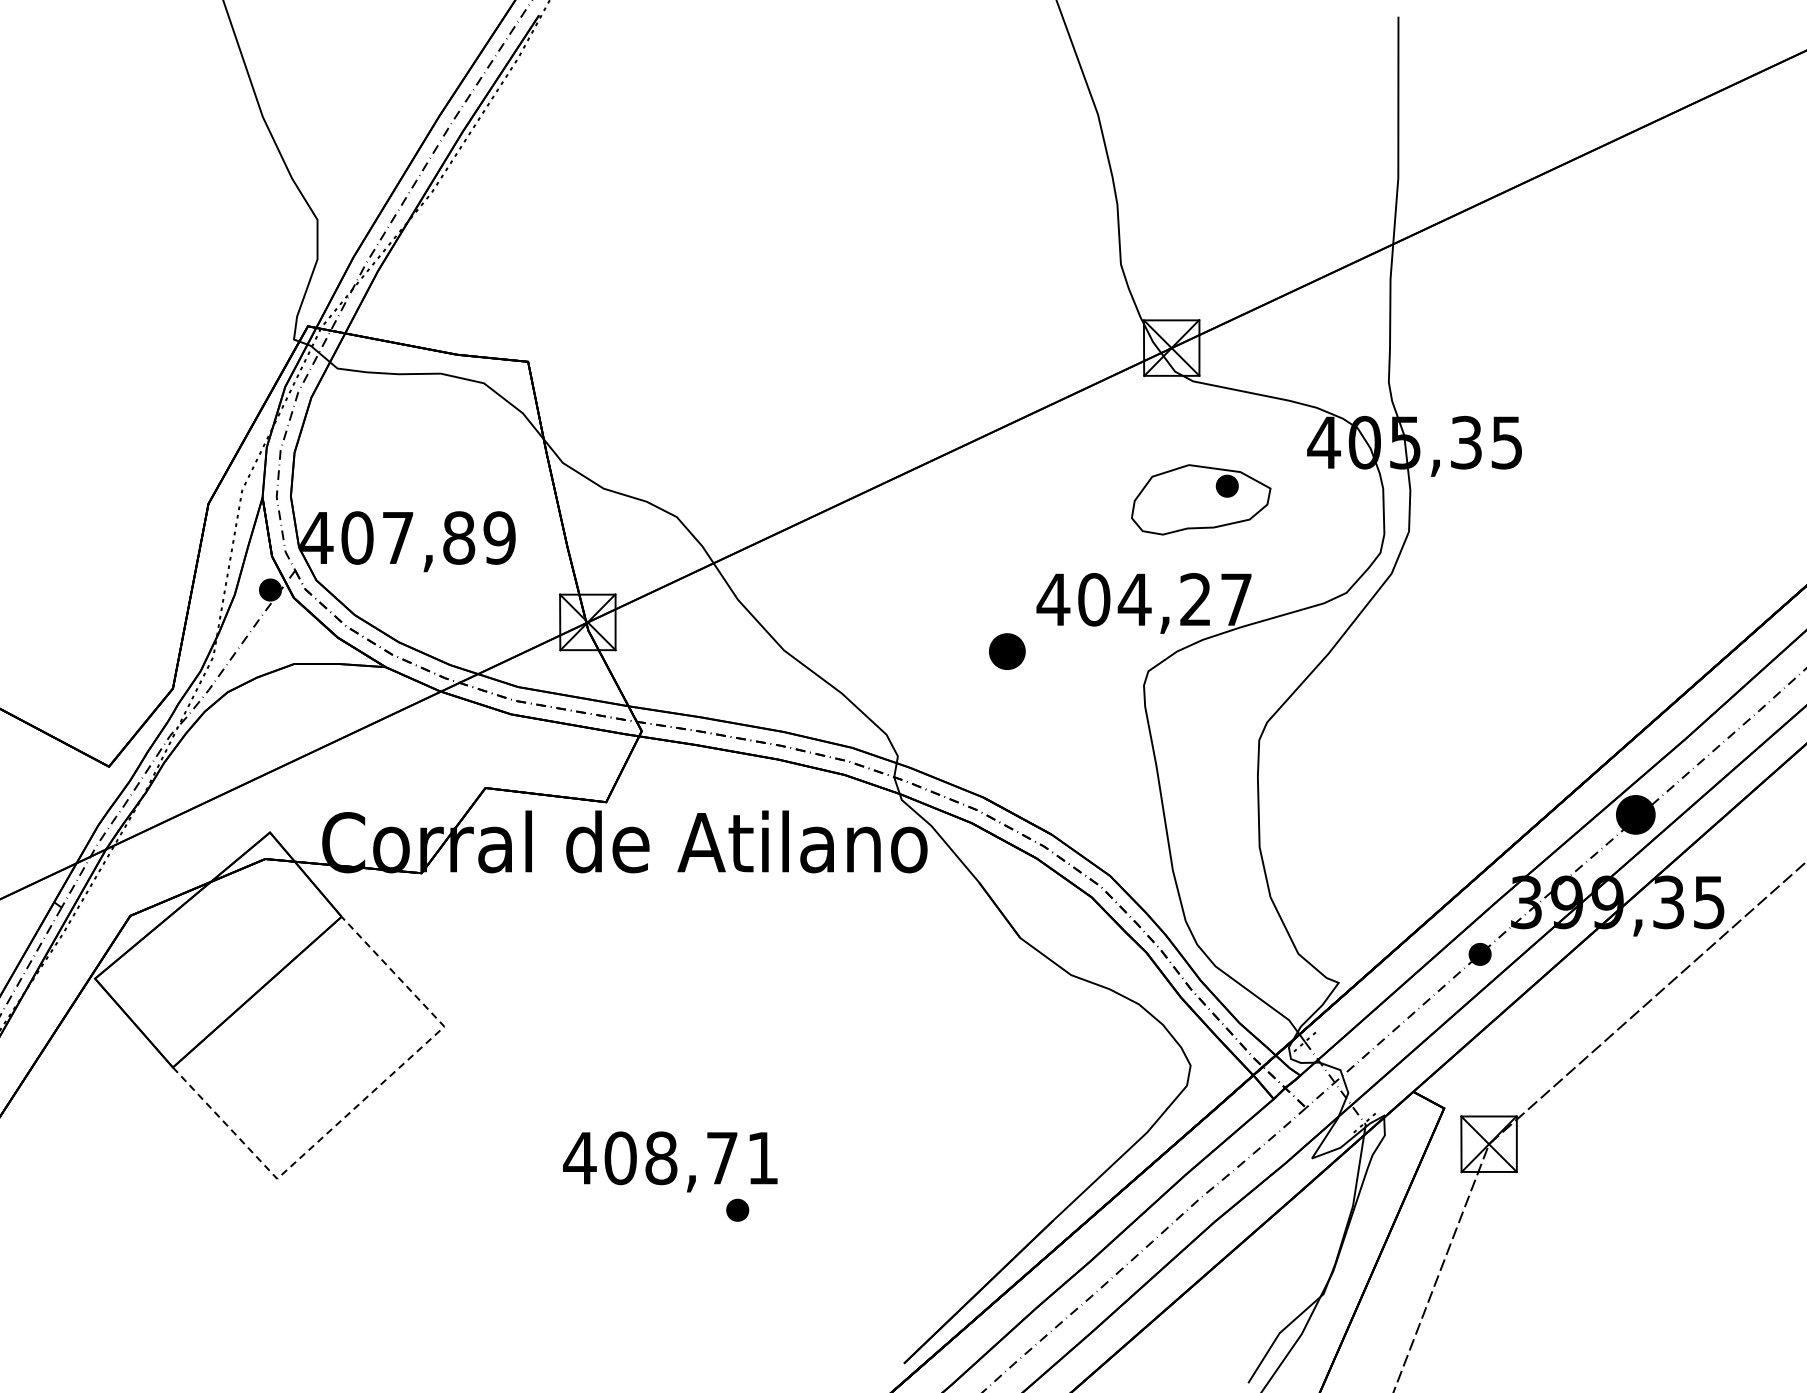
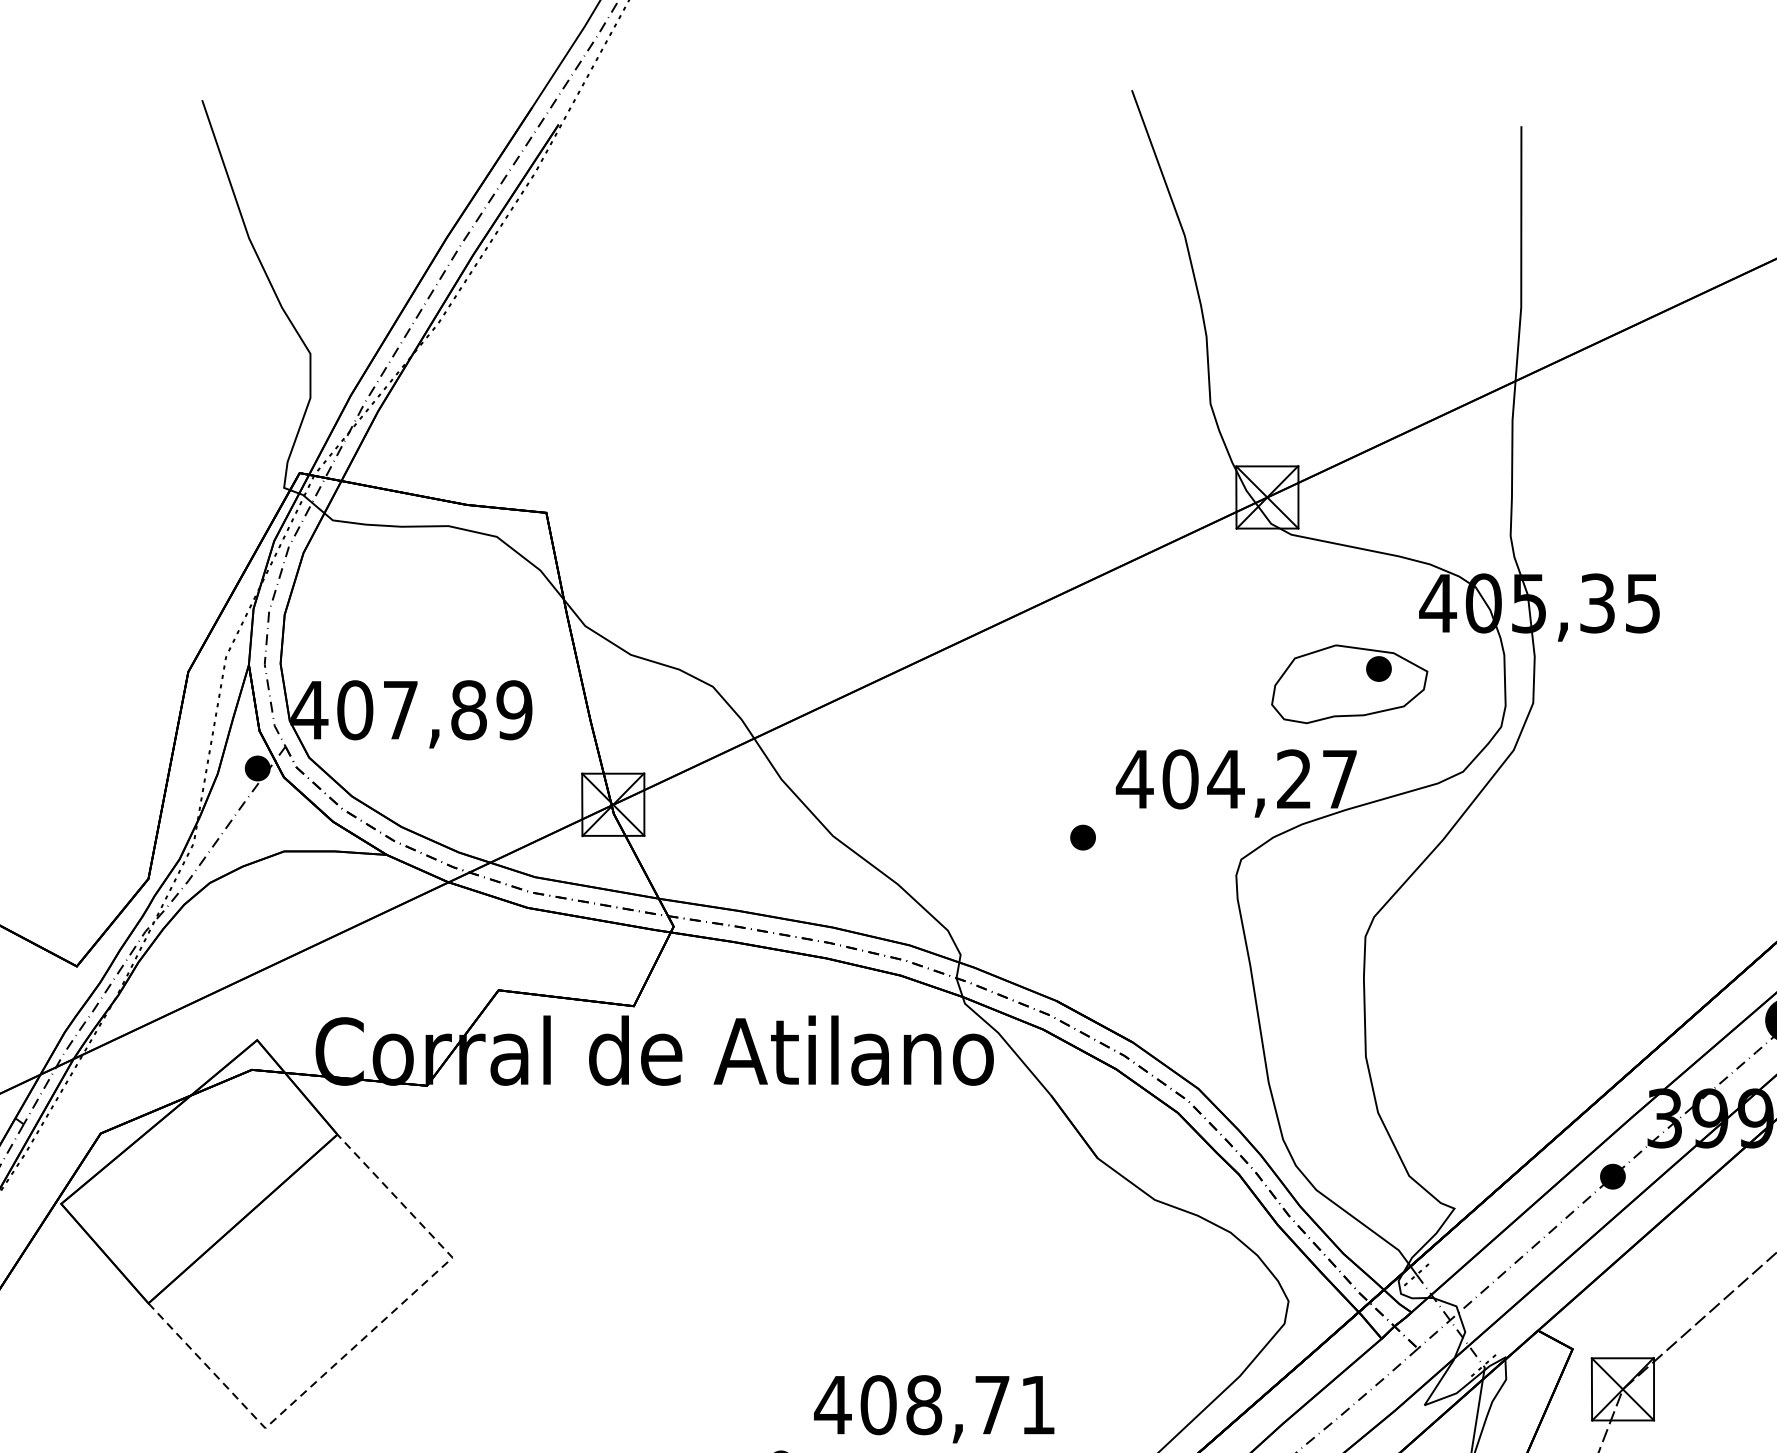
part: (1201, 499) -> (1350, 683), moved
part: (1006, 651) -> (1082, 837), size x0.62
text: (670, 1161) -> (934, 1408), moved

